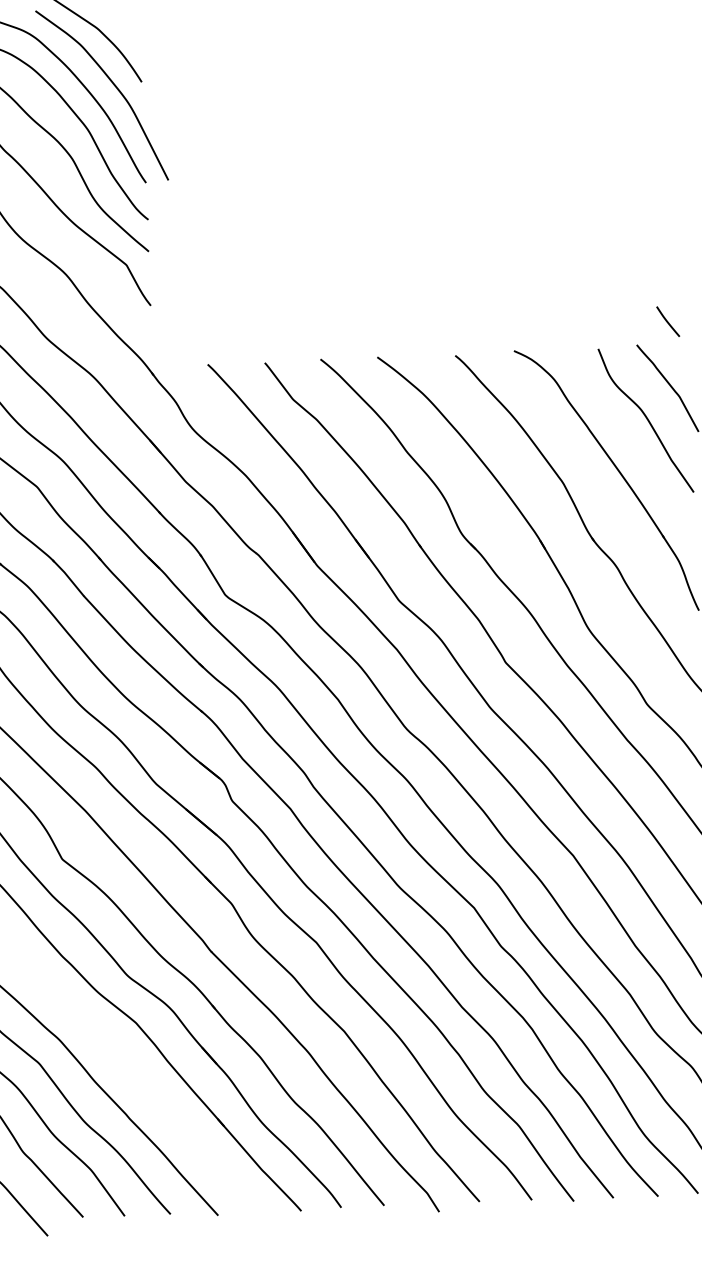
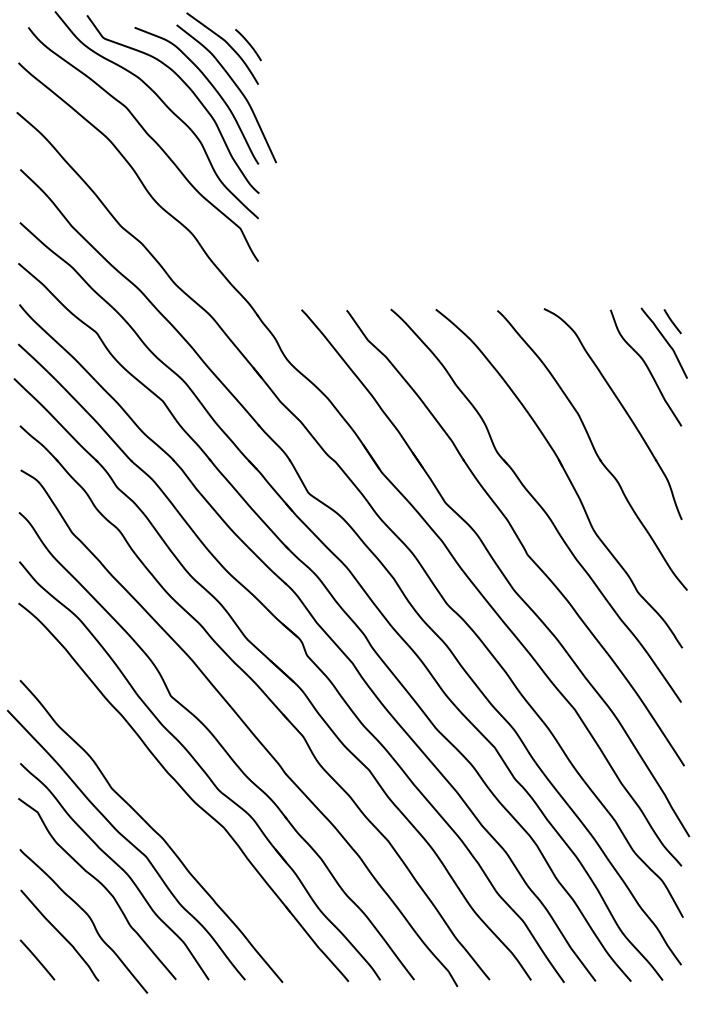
curve: (127, 31) -> (248, 44), added
line: (667, 321) -> (672, 321), moved

